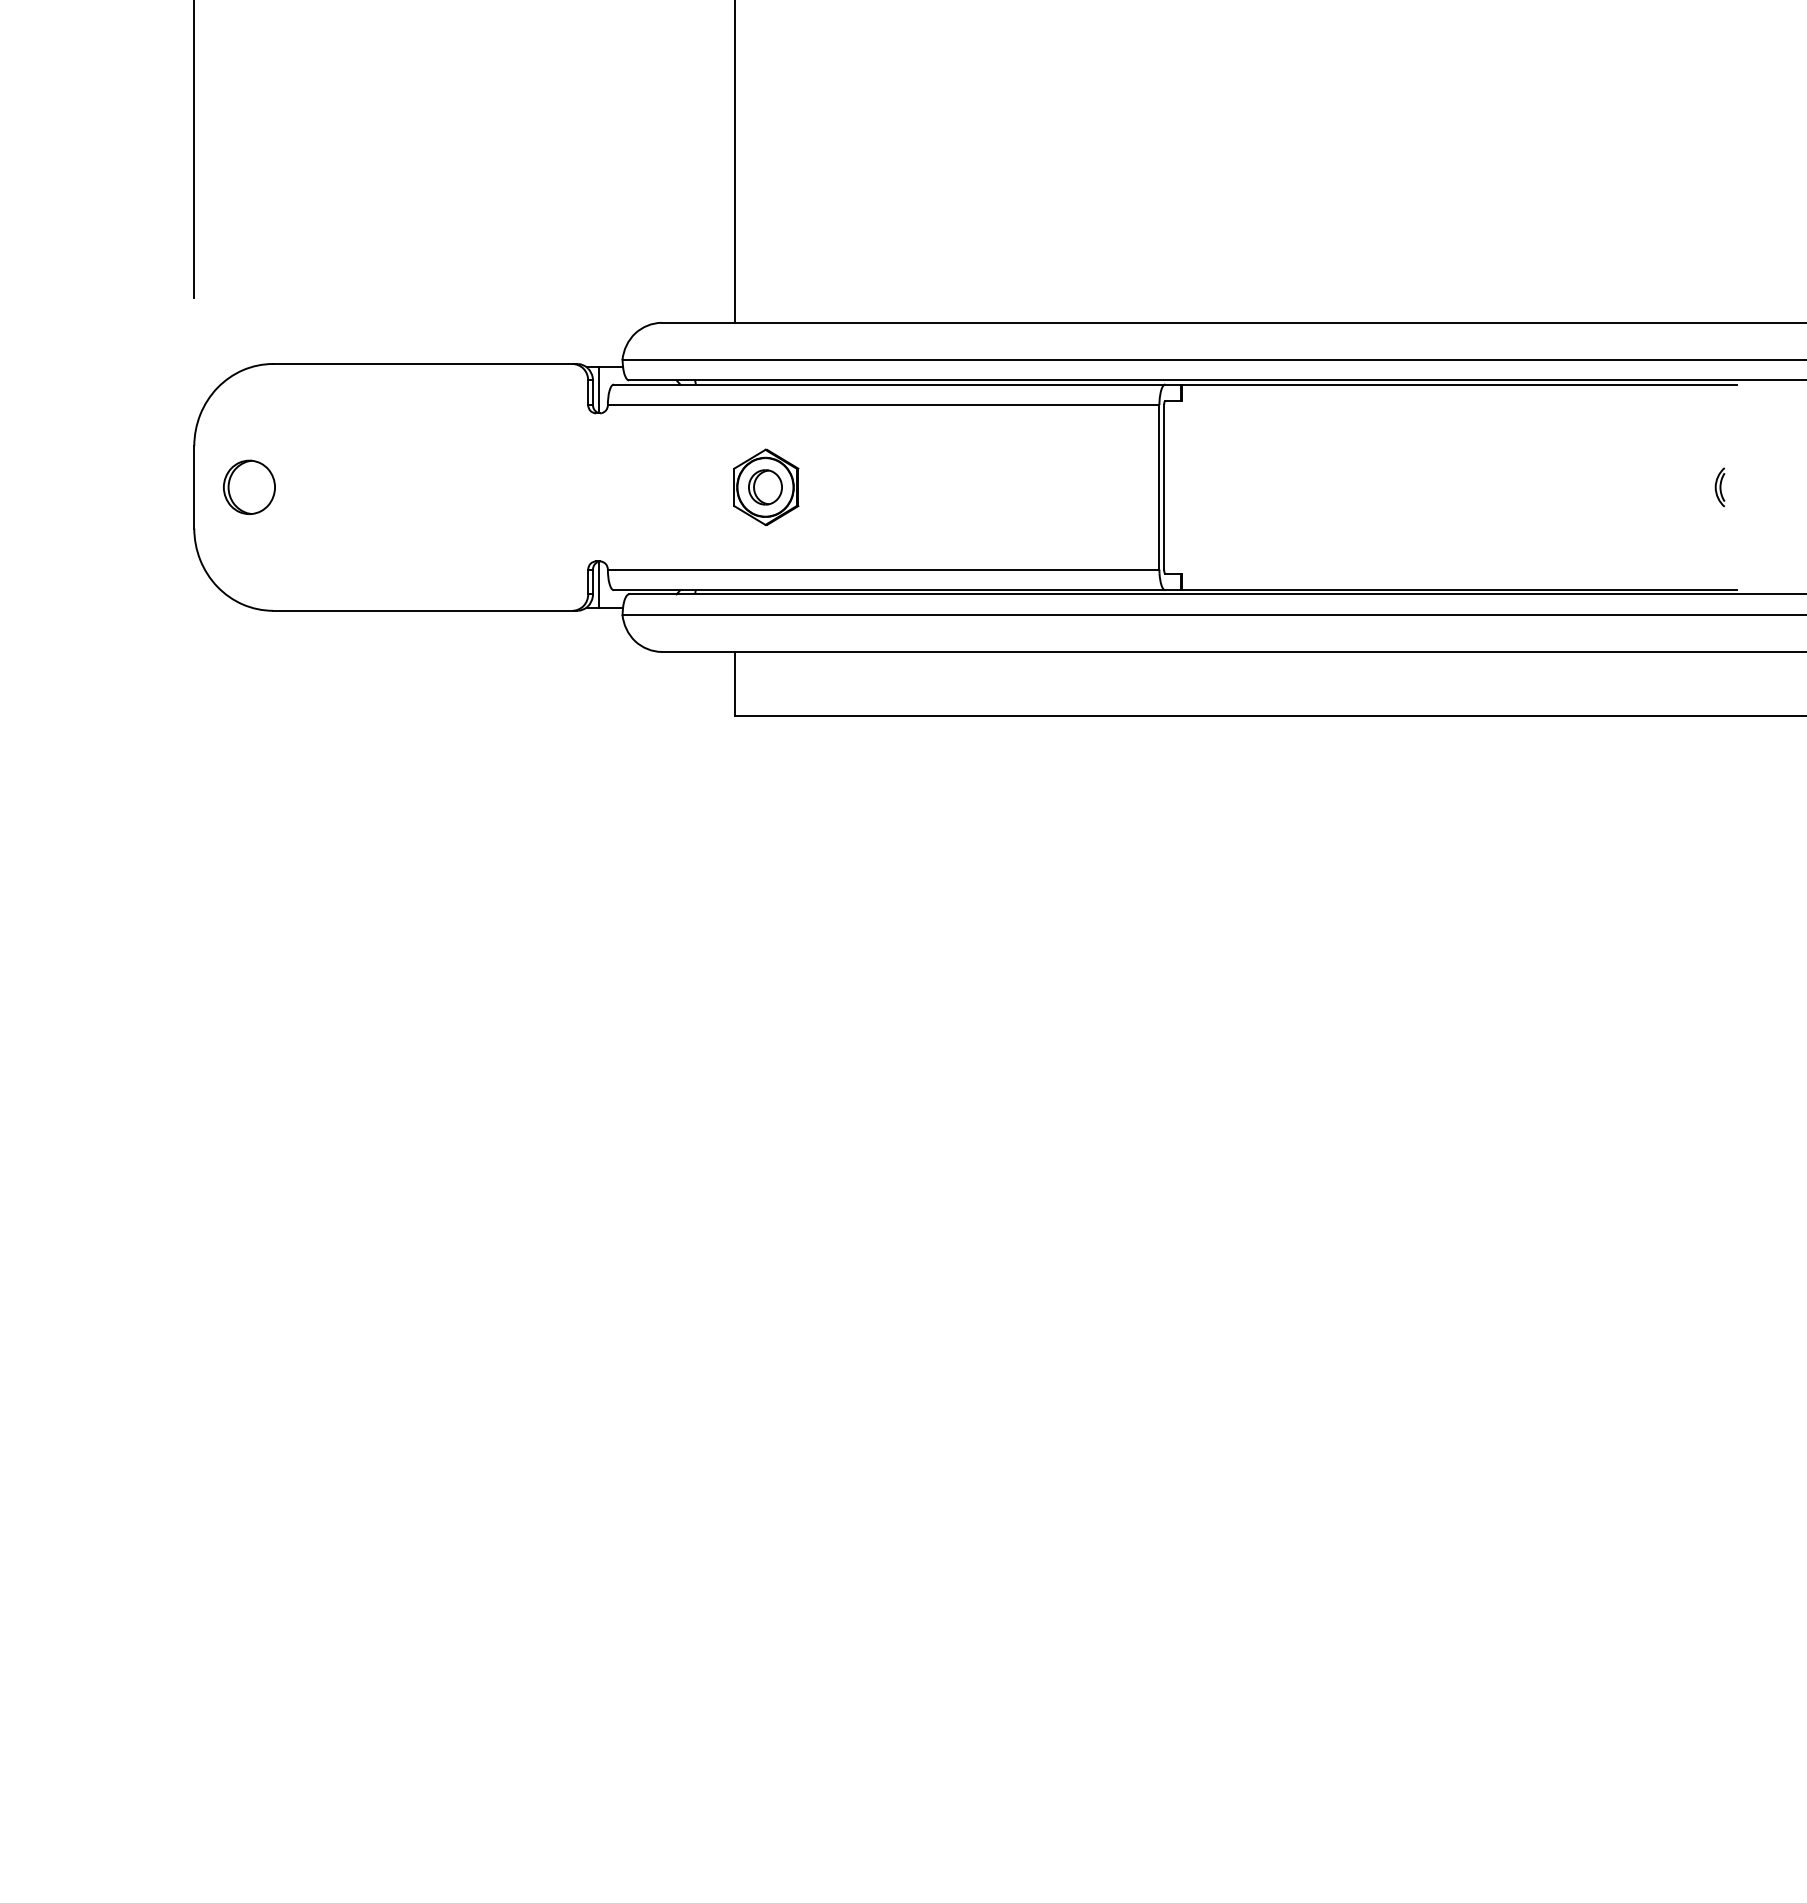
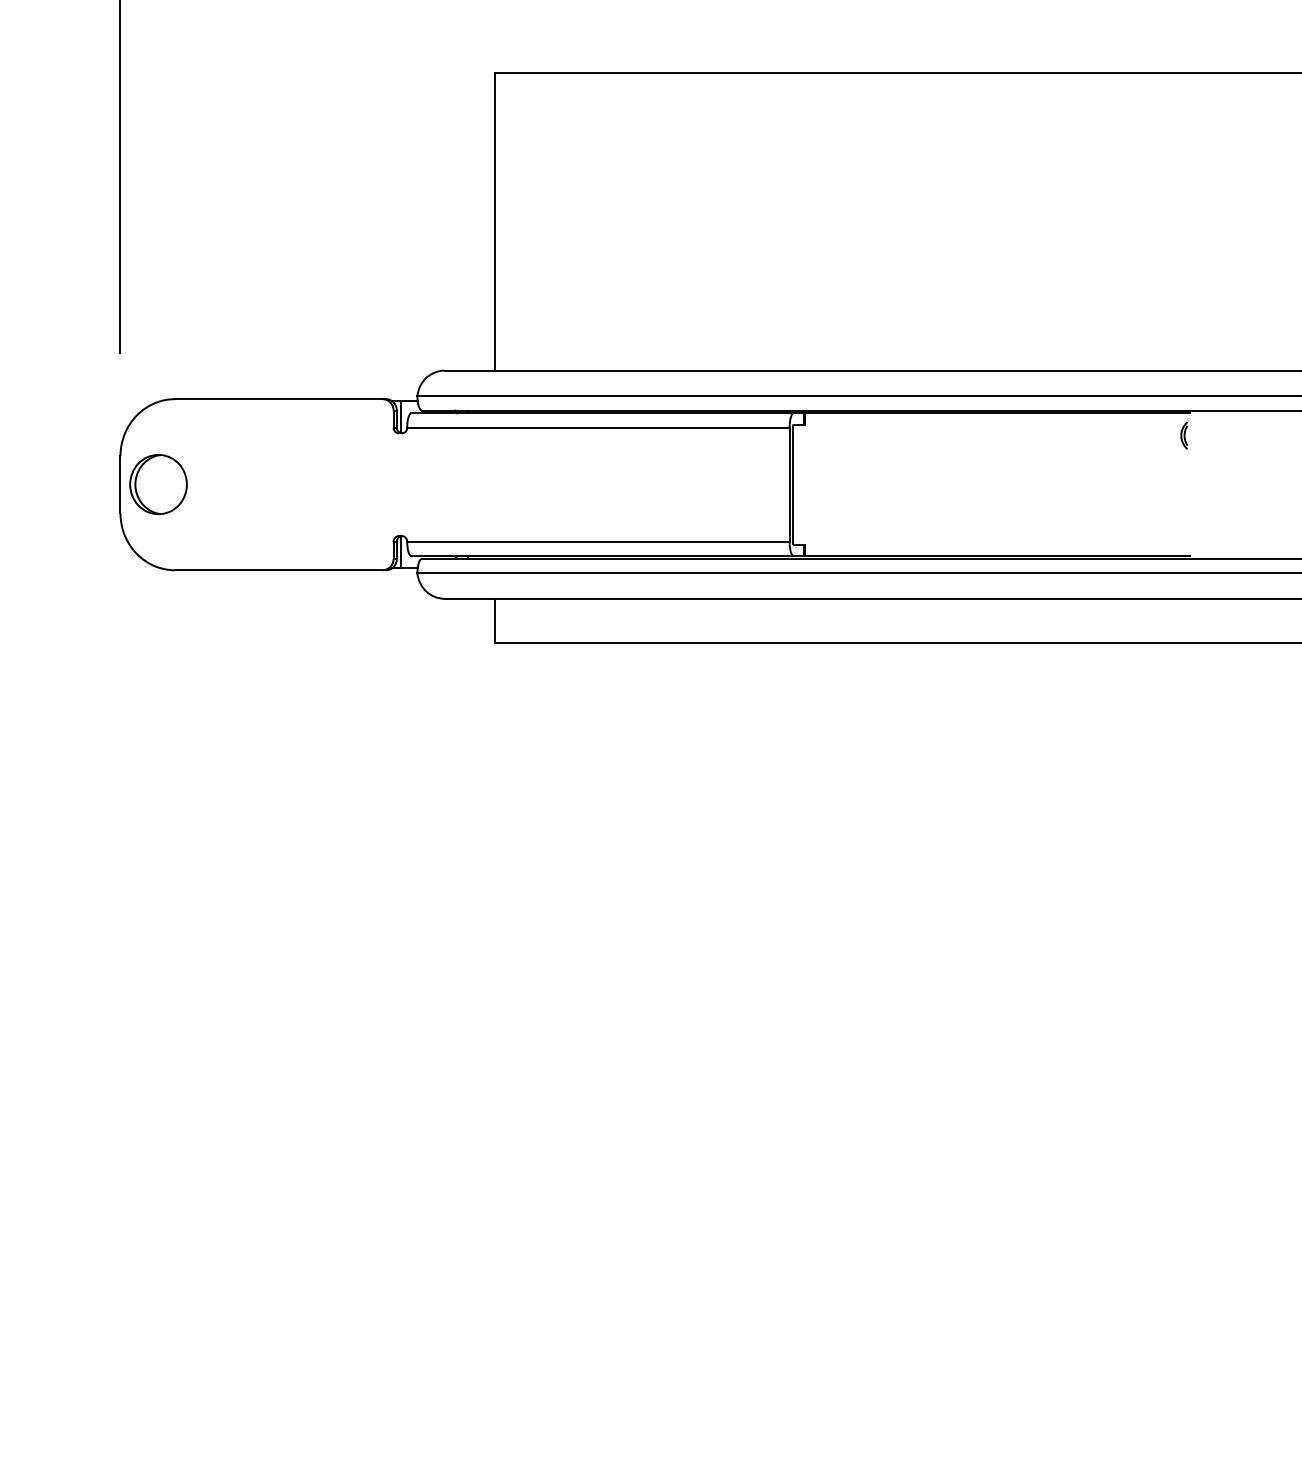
part: (249, 487) -> (158, 484), size x1.6
part: (765, 487) -> (516, 484), removed
part: (1720, 487) -> (1184, 435), moved

